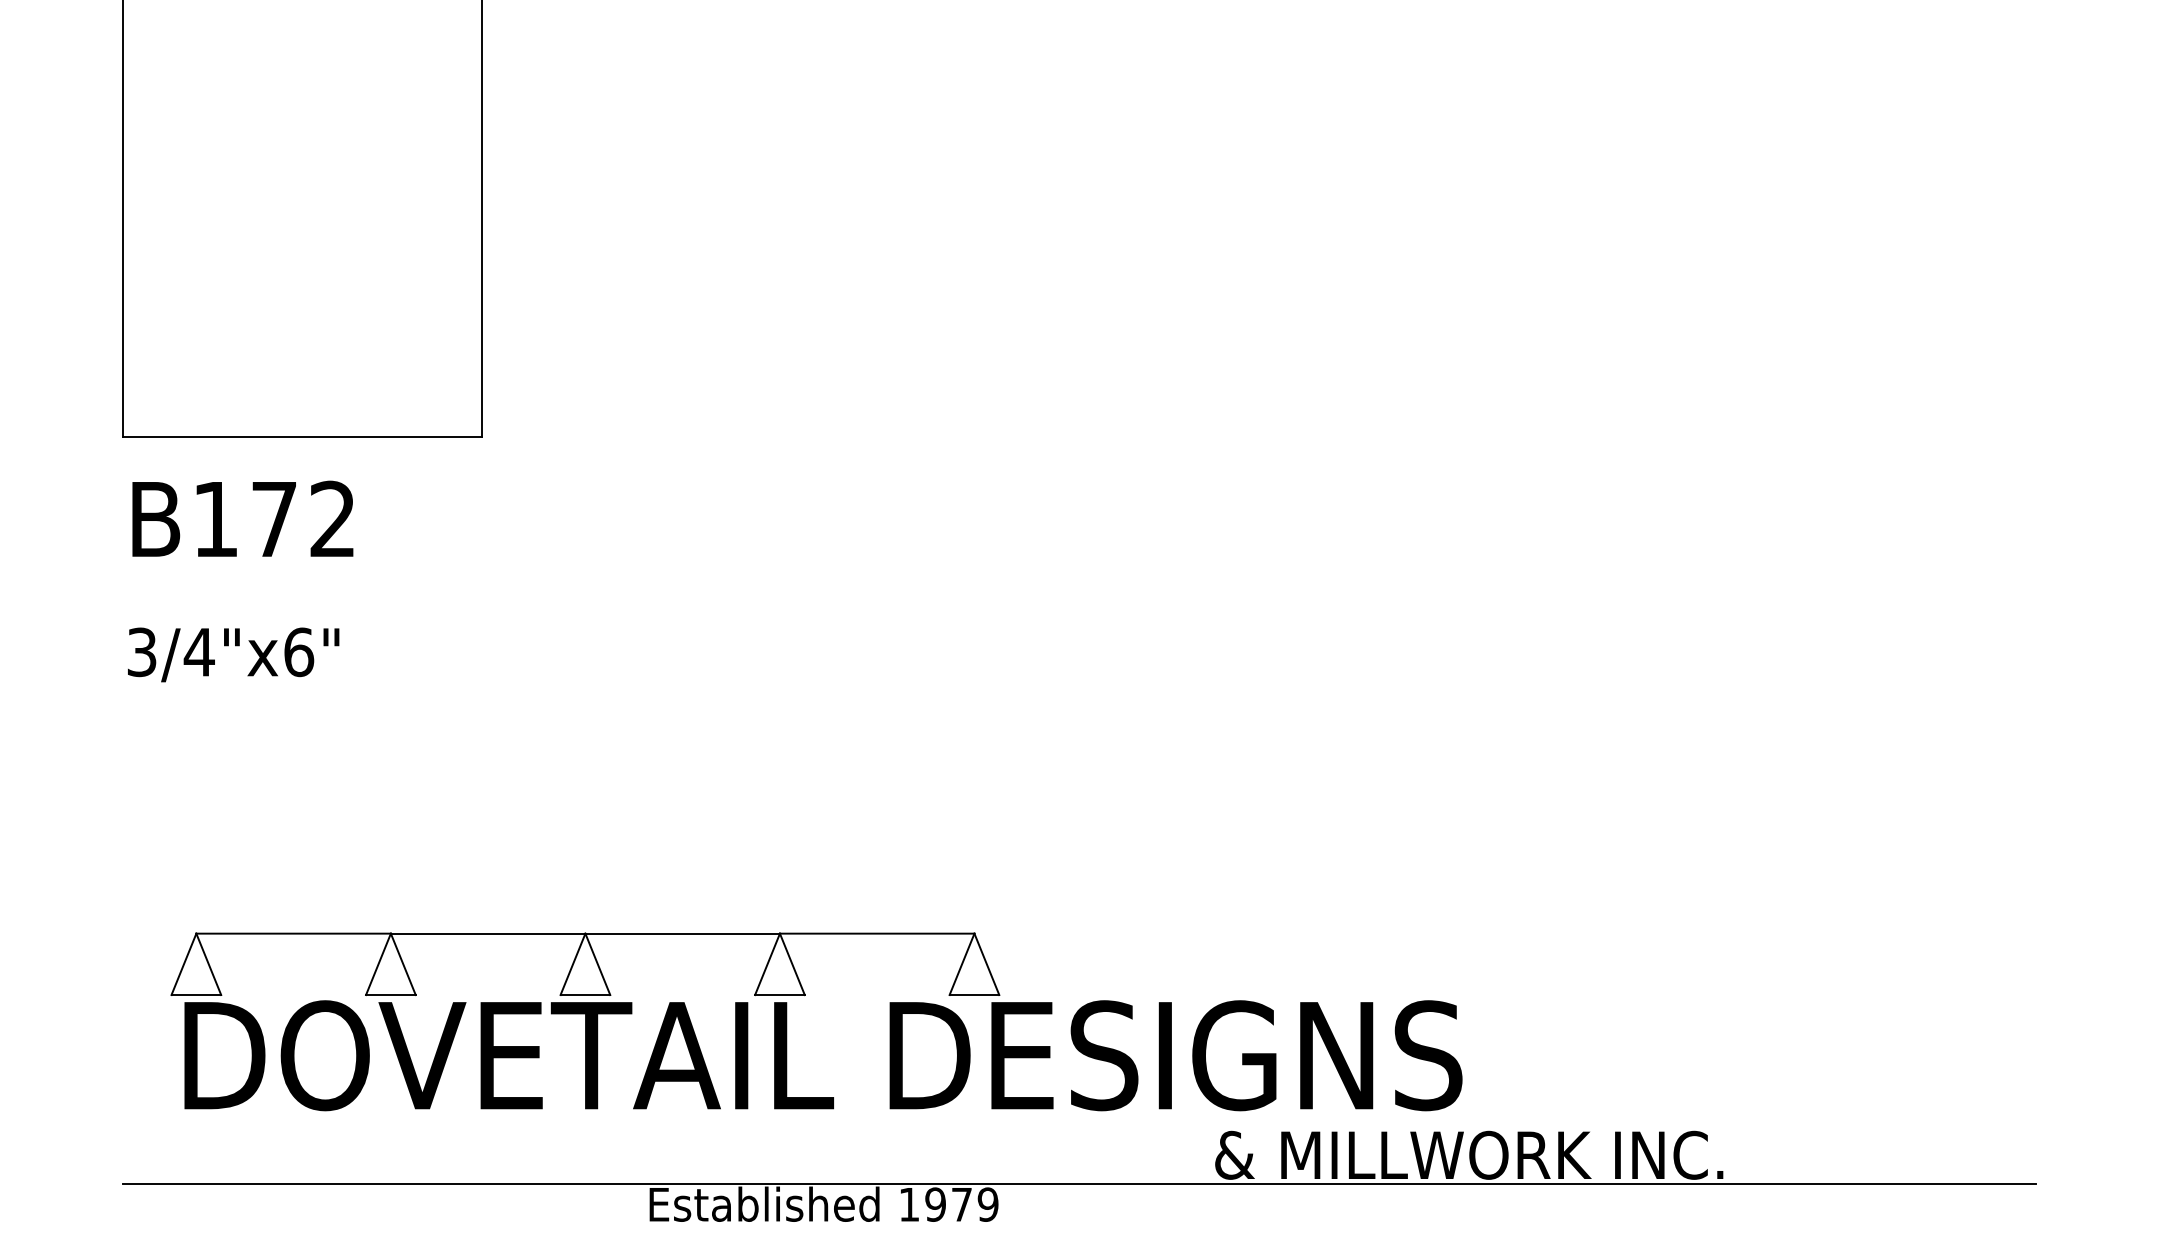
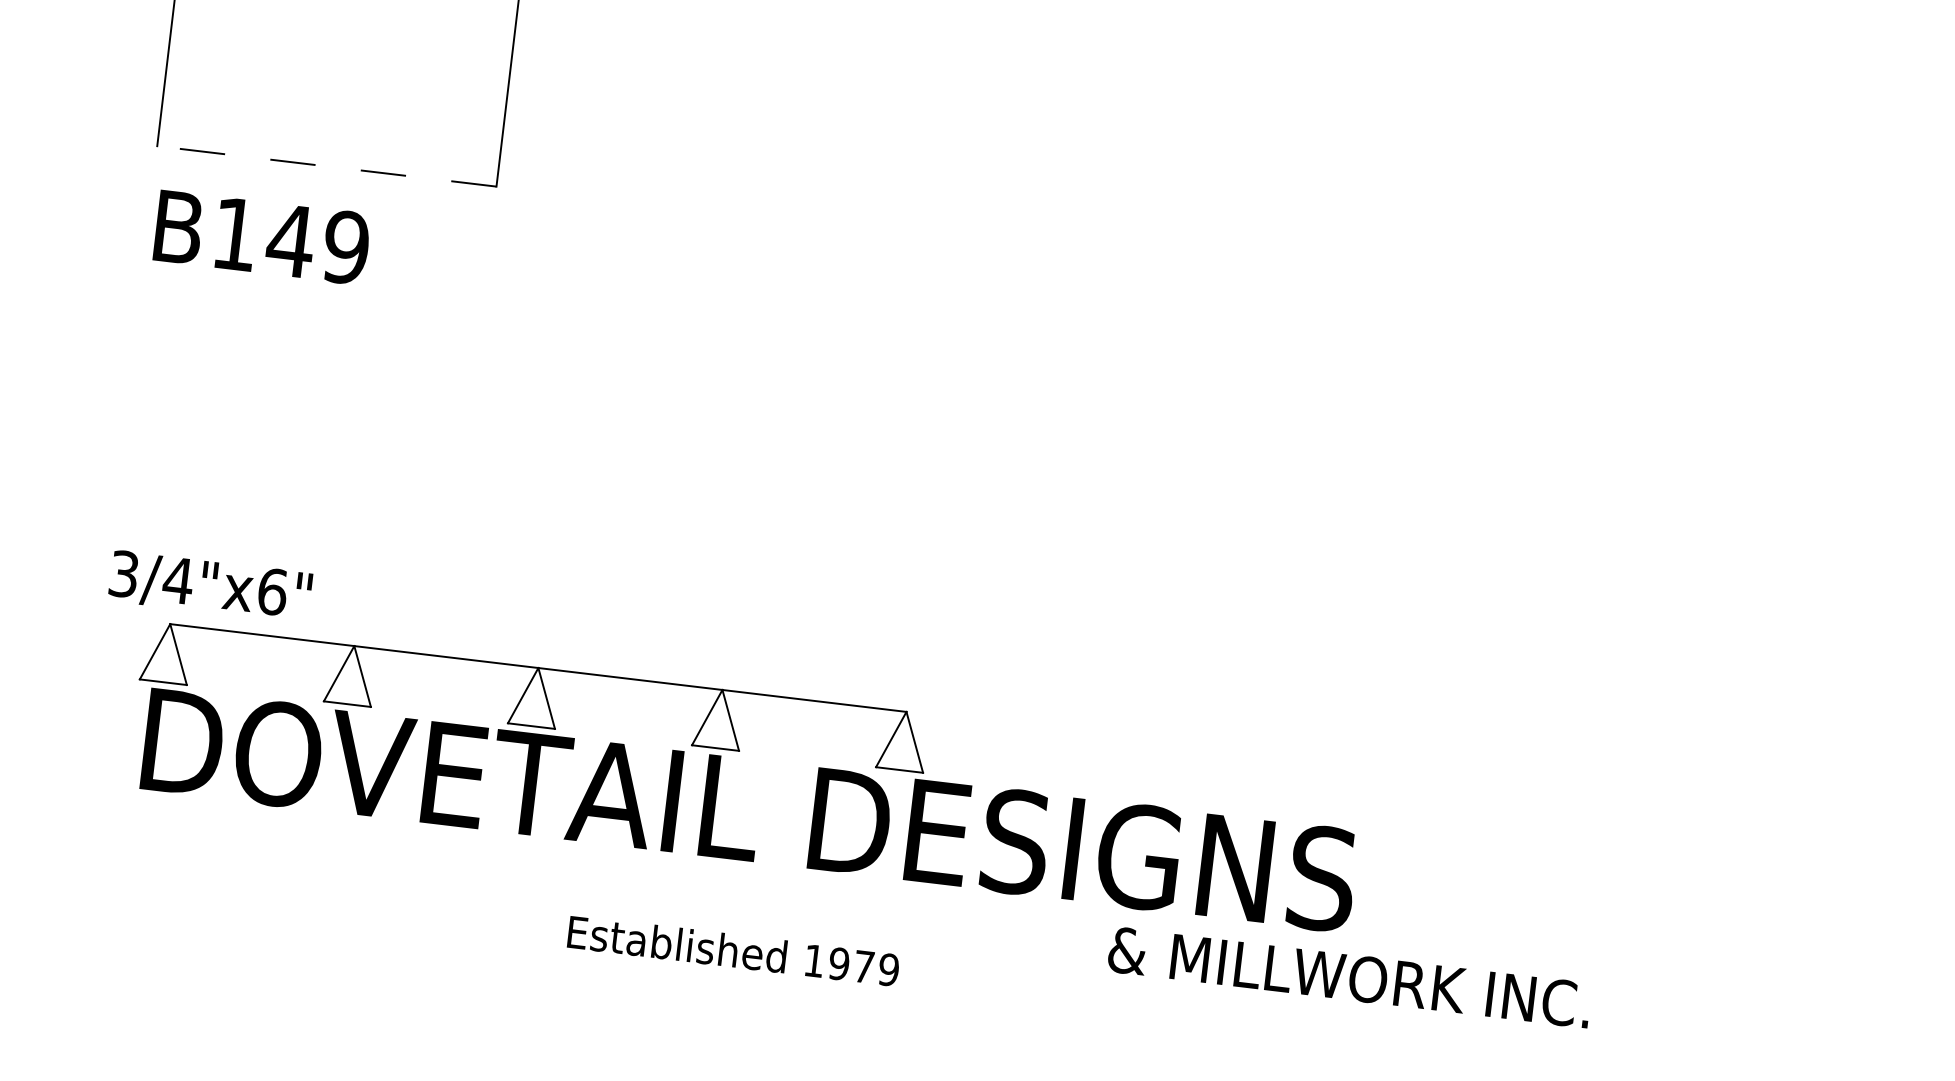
line: (302, 437) -> (326, 166), solid -> dashed
text: (302, 519) -> (317, 244), B172 -> B149
text: (233, 654) -> (210, 586), moved
line: (1079, 1183) -> (977, 960), removed

